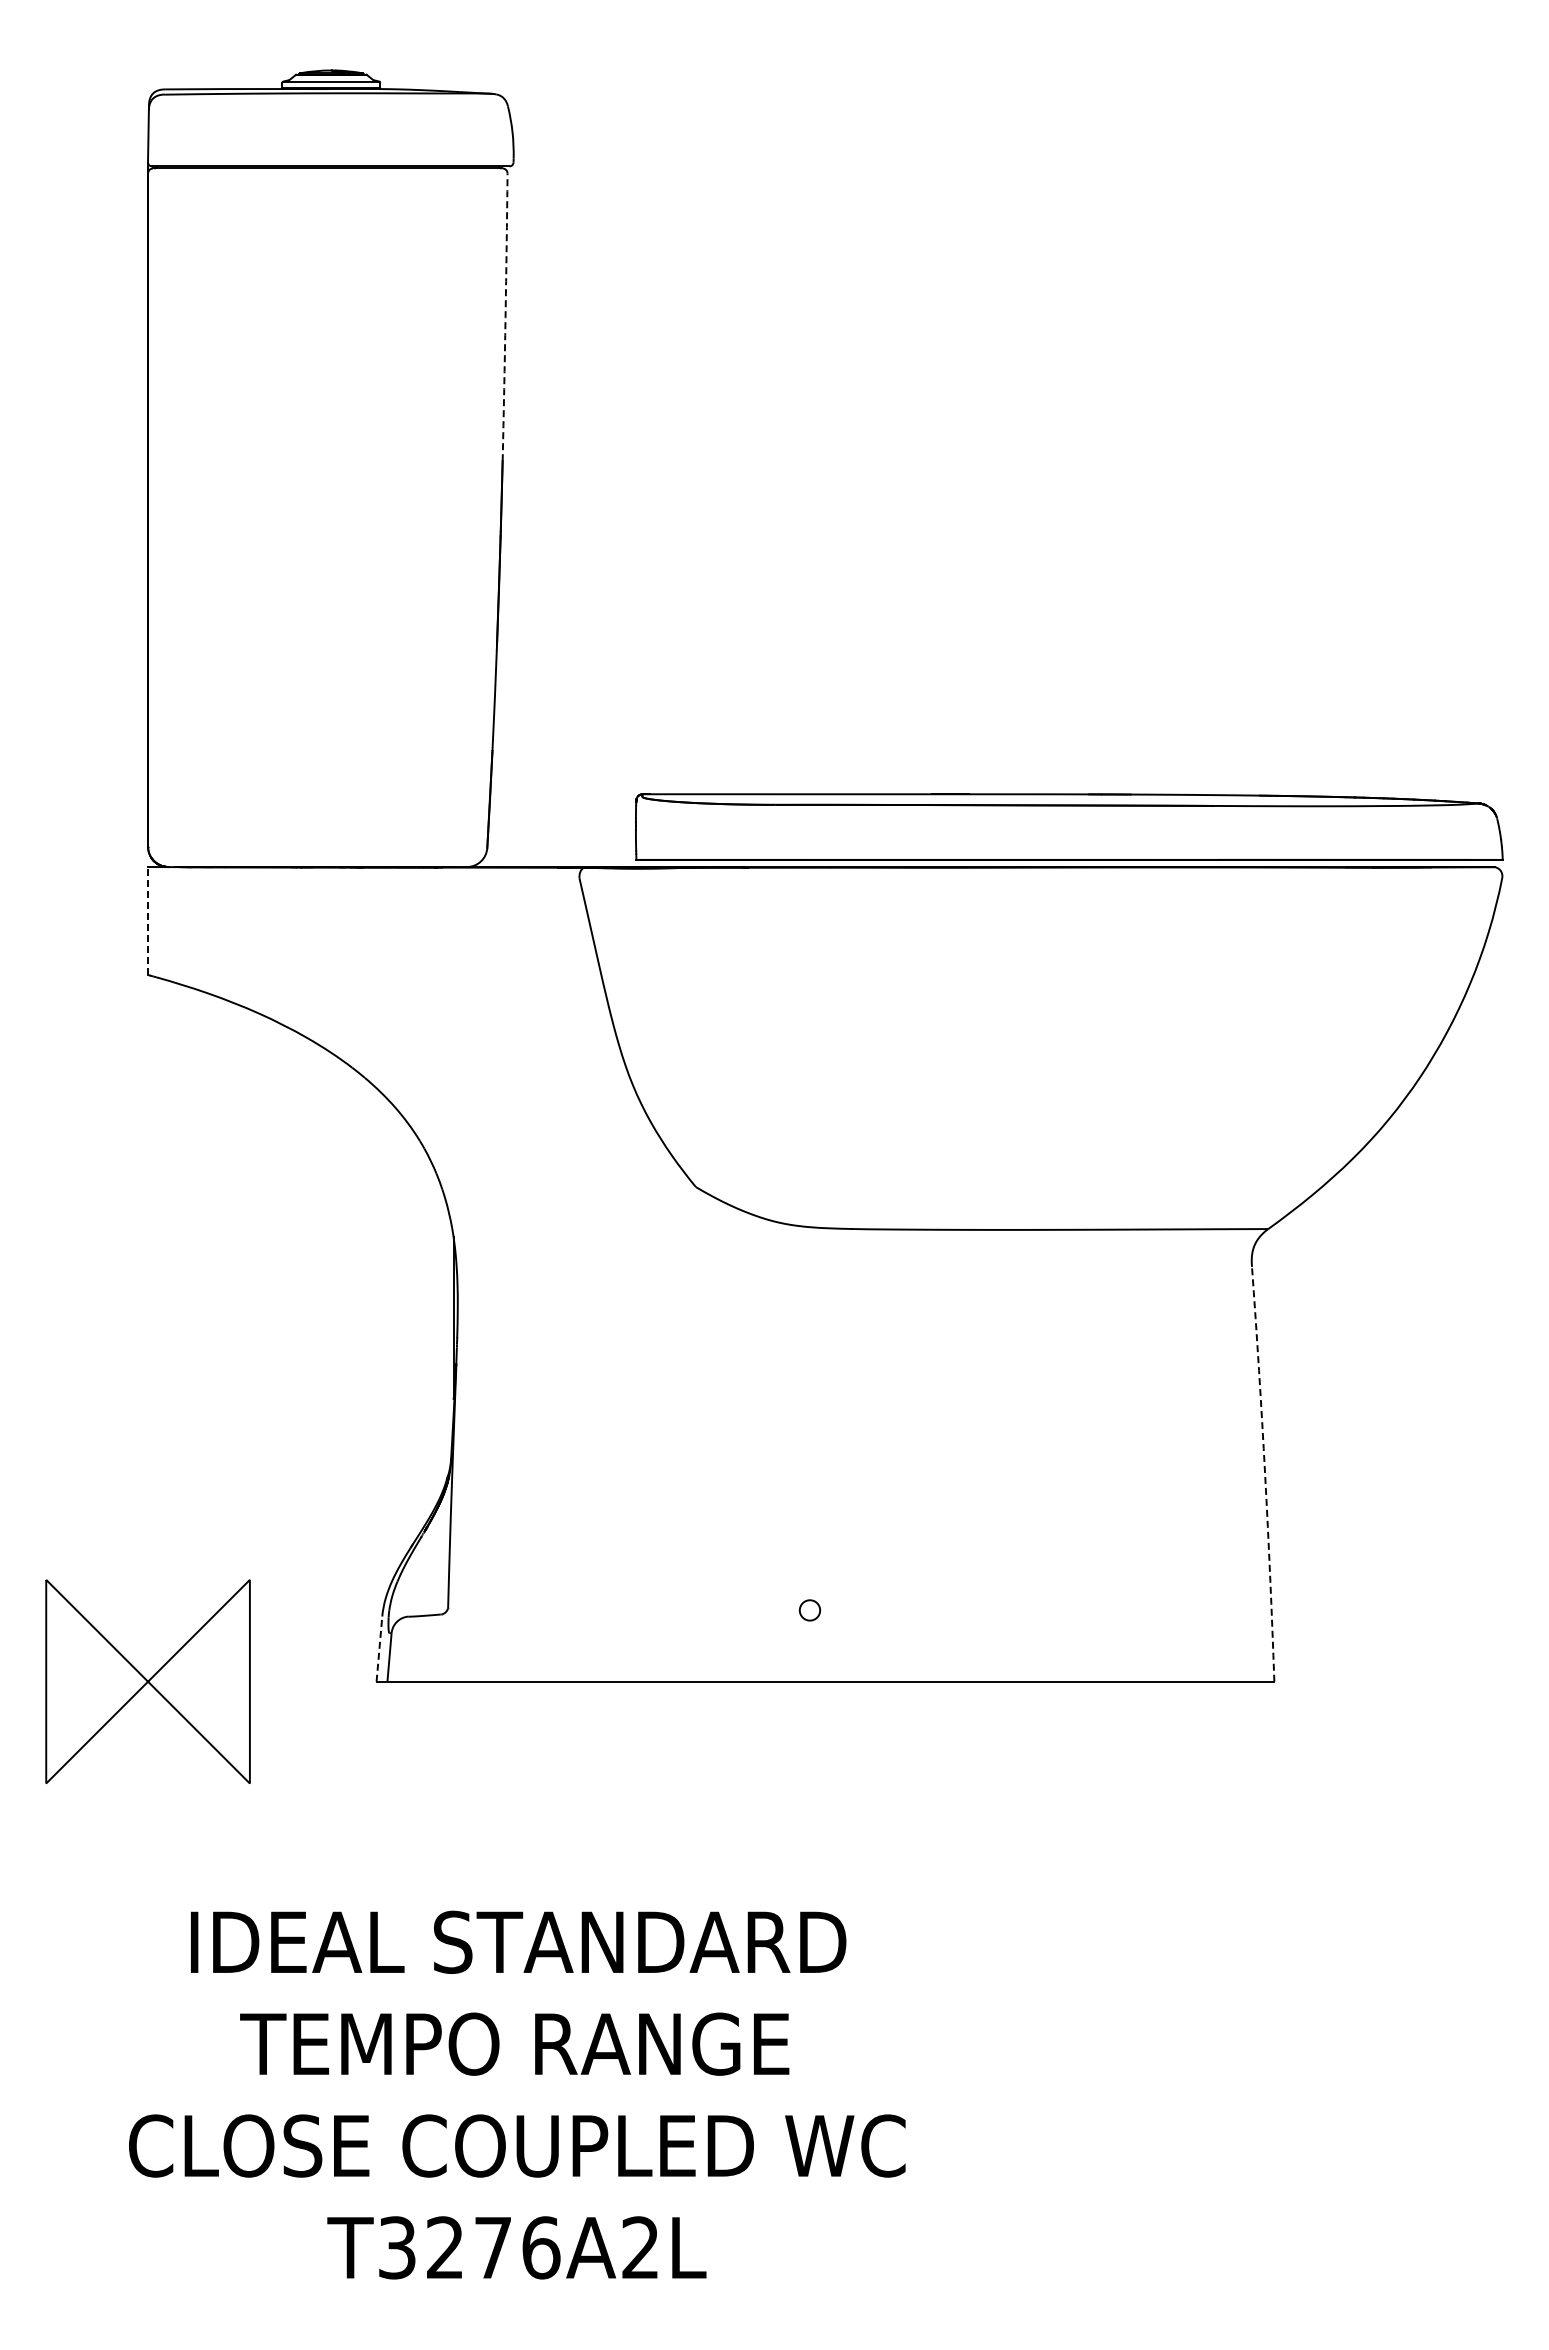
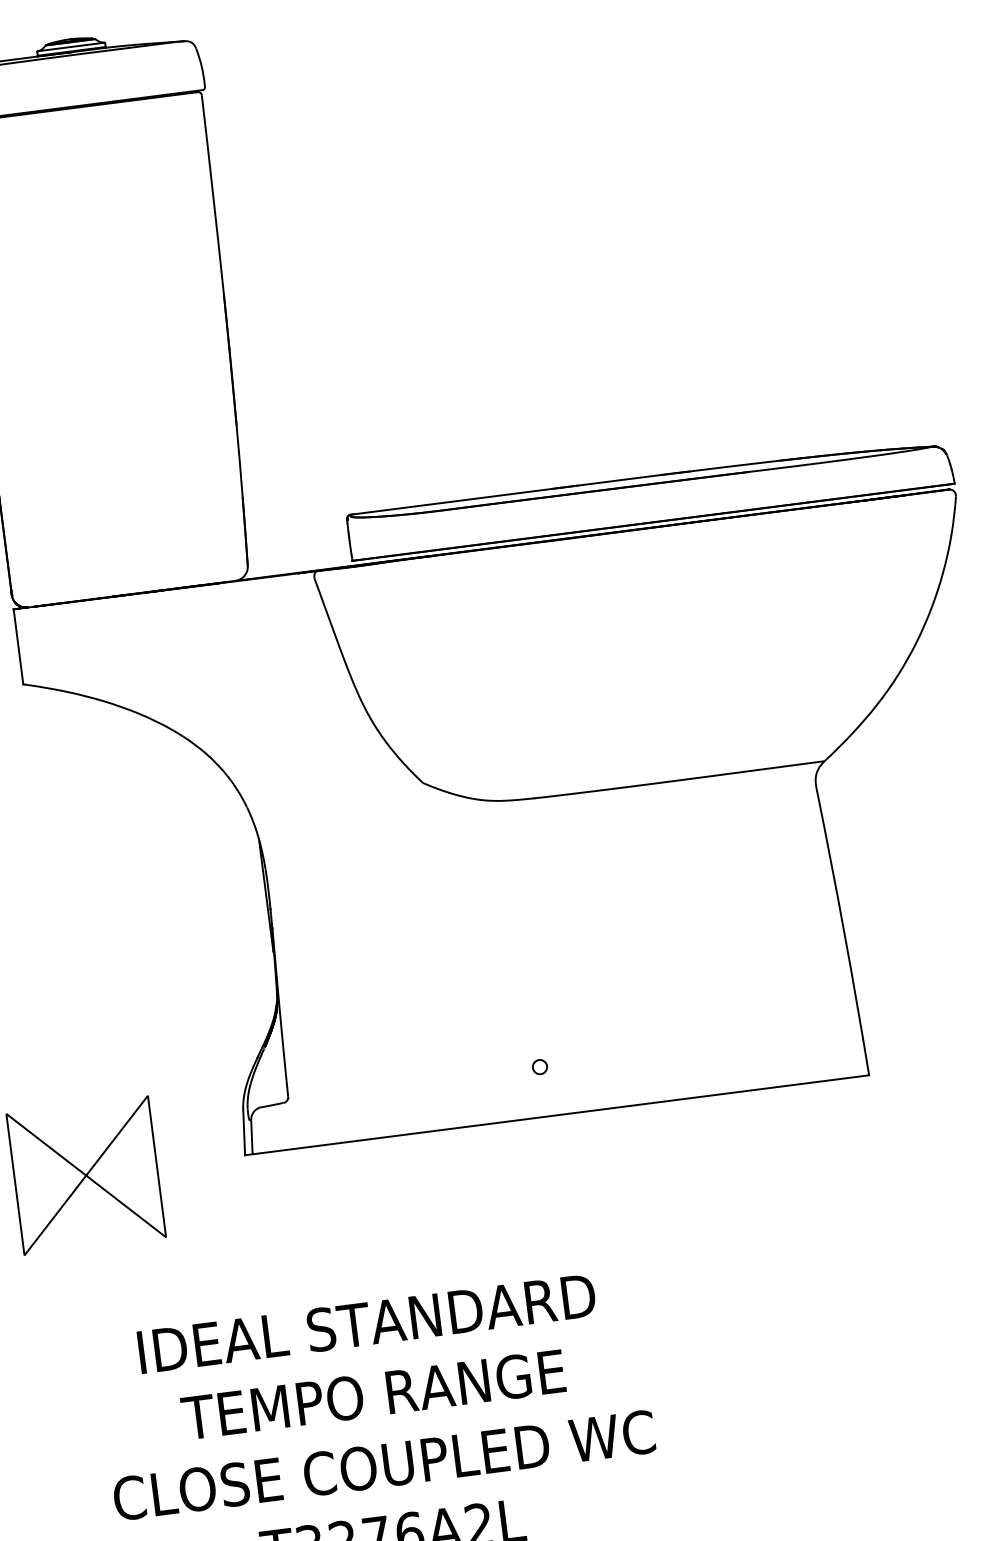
arc: (505, 317) -> (213, 195), dashed -> solid
line: (148, 920) -> (18, 646), dashed -> solid
arc: (1265, 1474) -> (844, 932), dashed -> solid
line: (379, 1649) -> (244, 1132), dashed -> solid

